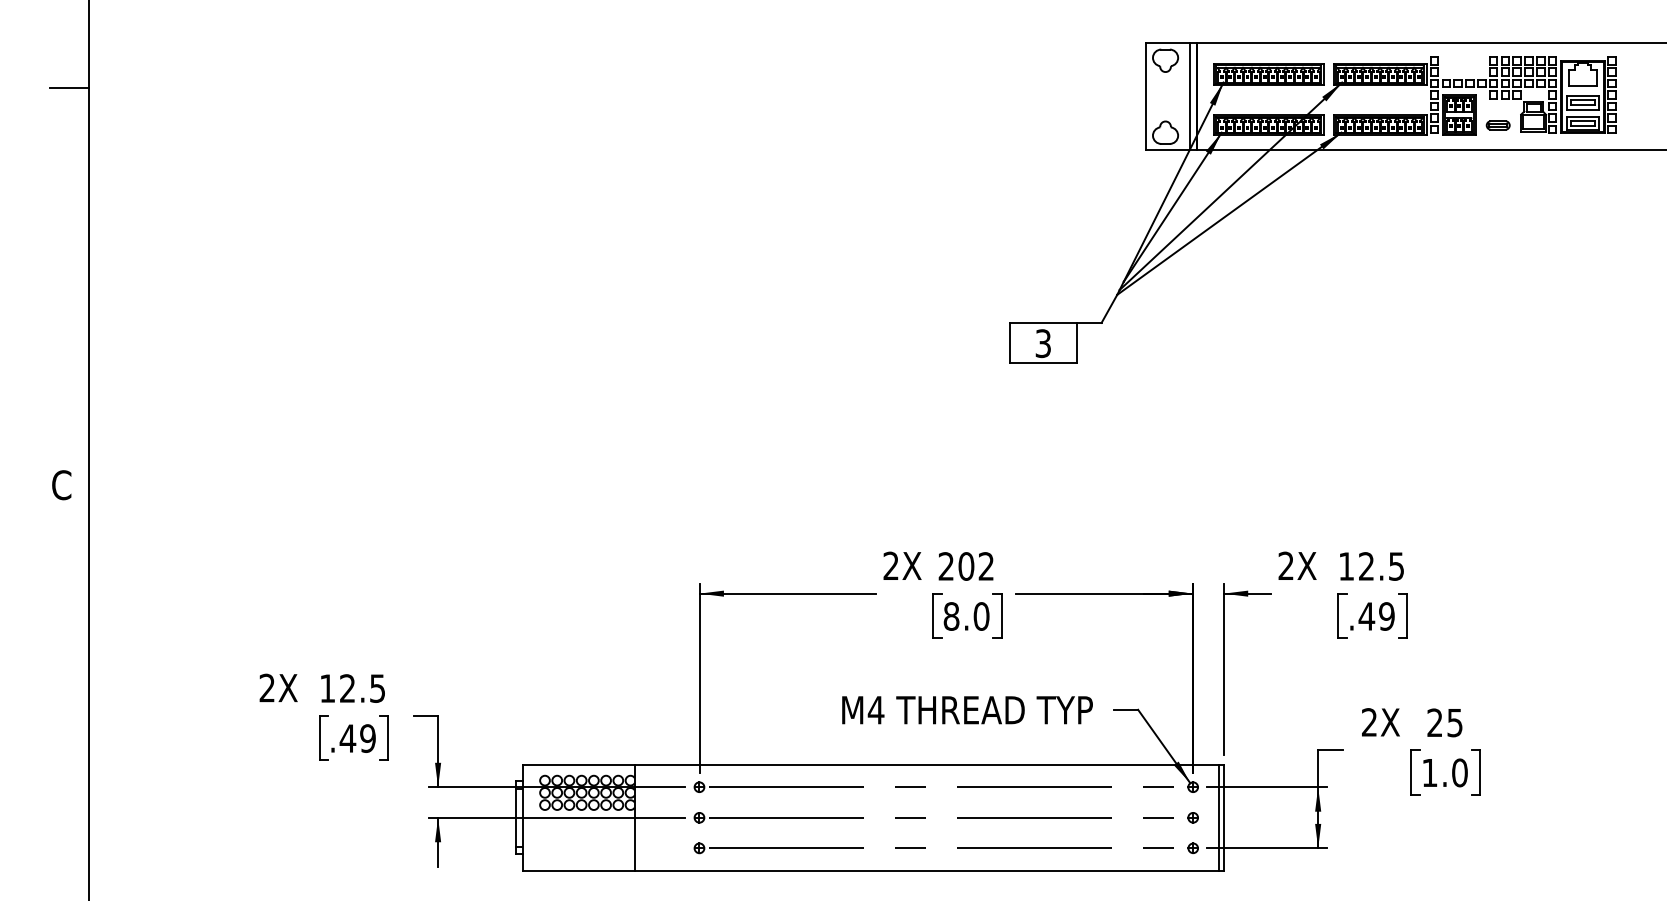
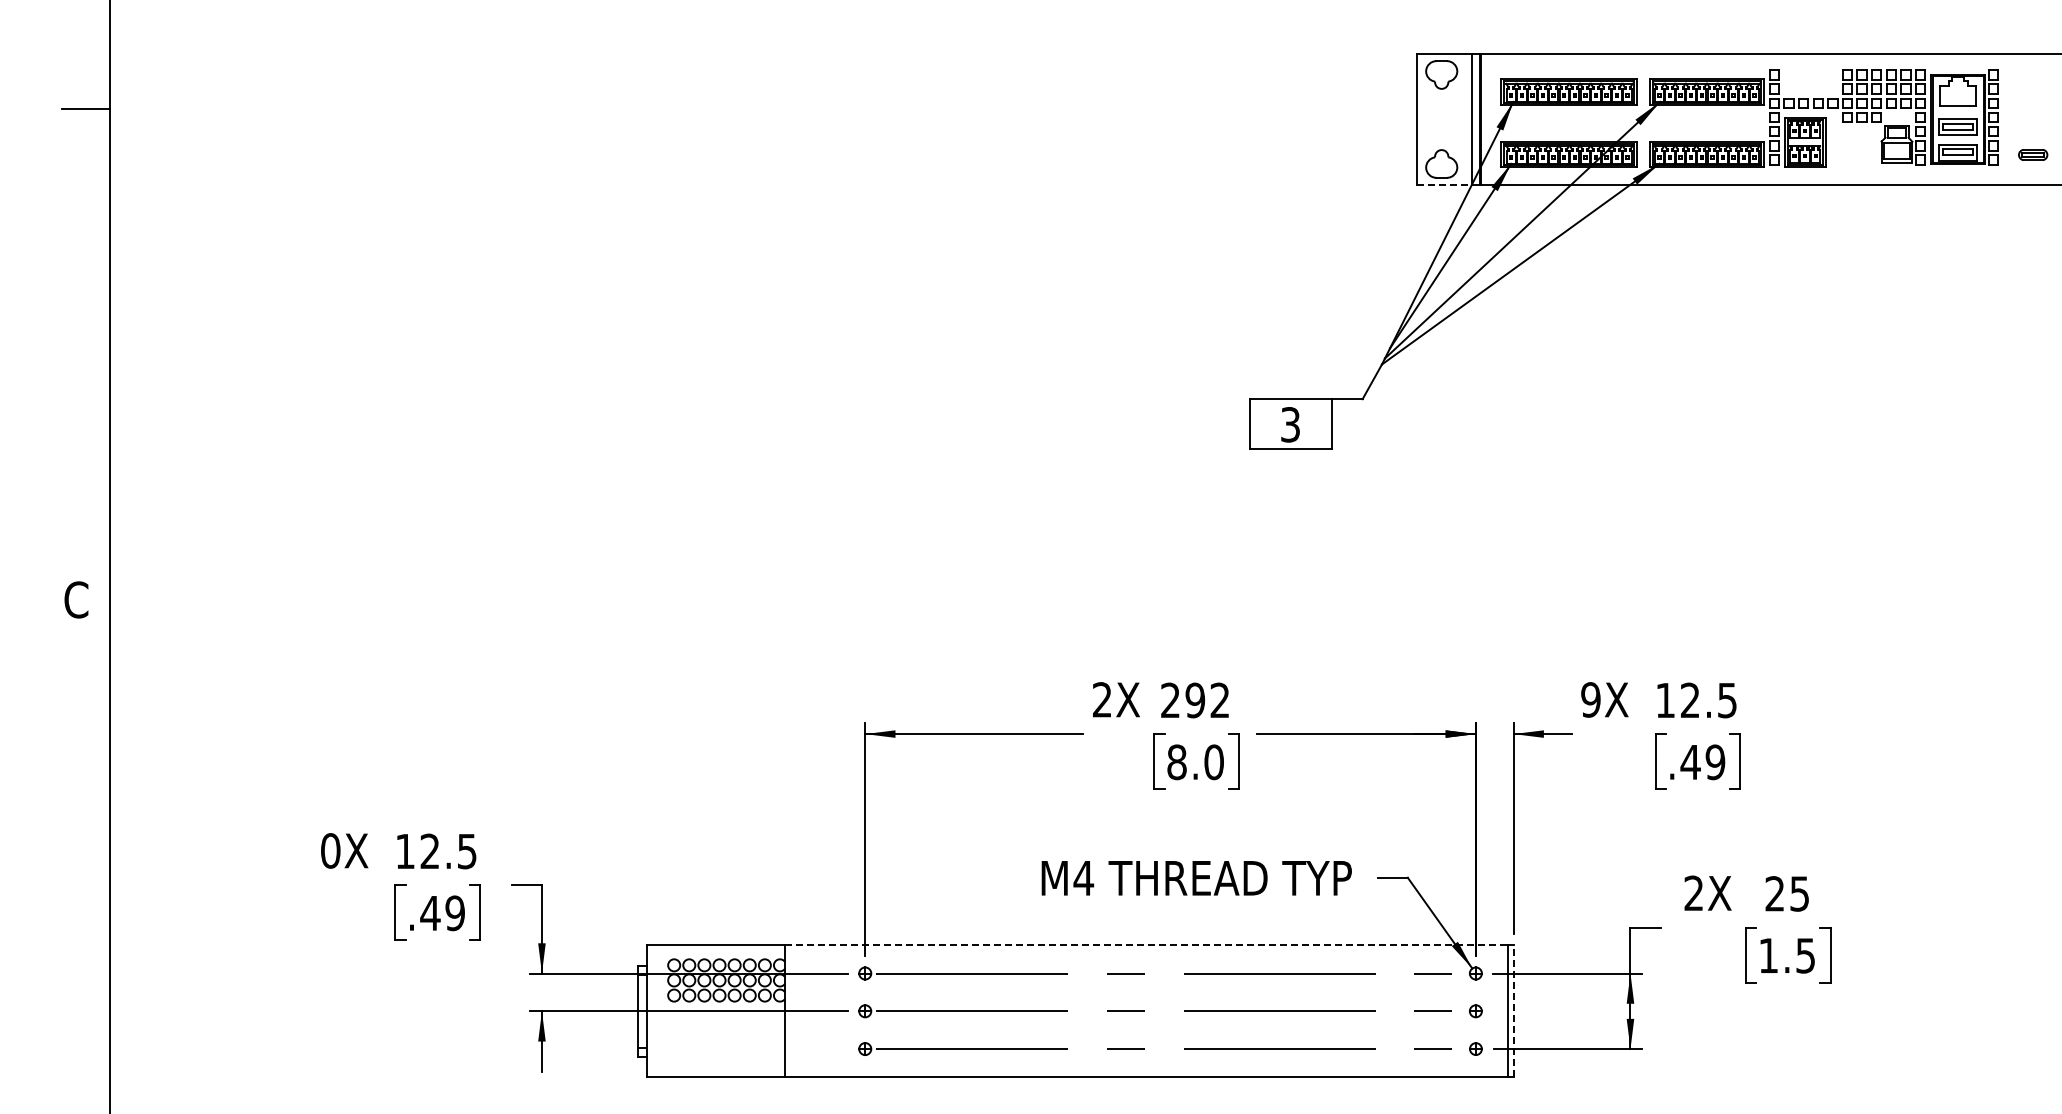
part: (1498, 125) -> (2033, 154), moved
line: (1168, 150) -> (1445, 185), solid -> dashed
text: (1285, 565) -> (1590, 699), 2X -> 9X
text: (966, 566) -> (1195, 700), 202 -> 292
text: (267, 687) -> (330, 850), 2X -> 0X
line: (926, 764) -> (1146, 945), solid -> dashed
text: (1459, 772) -> (1805, 955), 1.0 -> 1.5
line: (1223, 817) -> (1513, 1011), solid -> dashed

